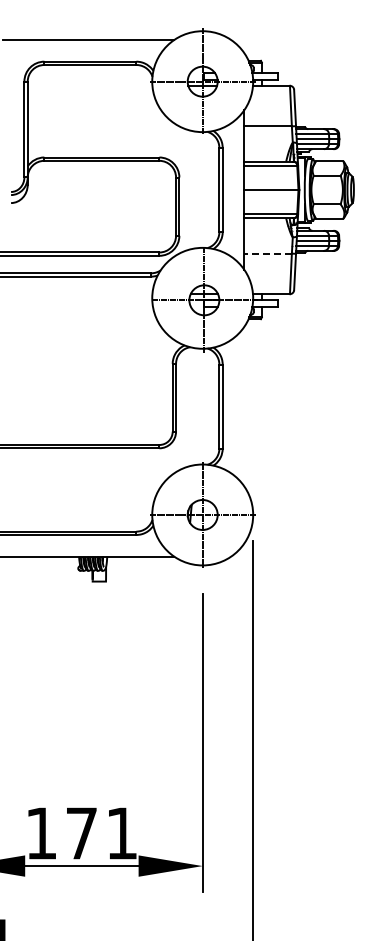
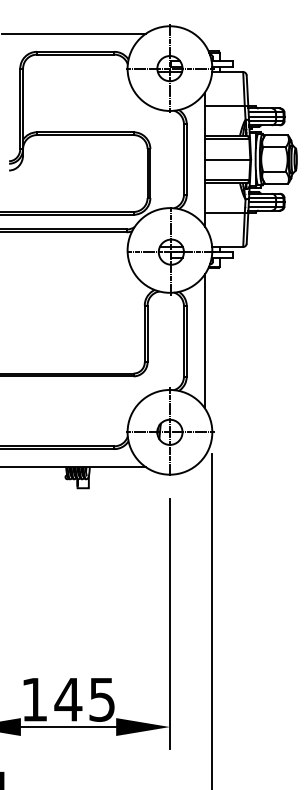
line: (268, 253) -> (225, 212), dashed -> solid
line: (244, 406) -> (205, 341), added
text: (100, 833) -> (84, 699), 171 -> 145

